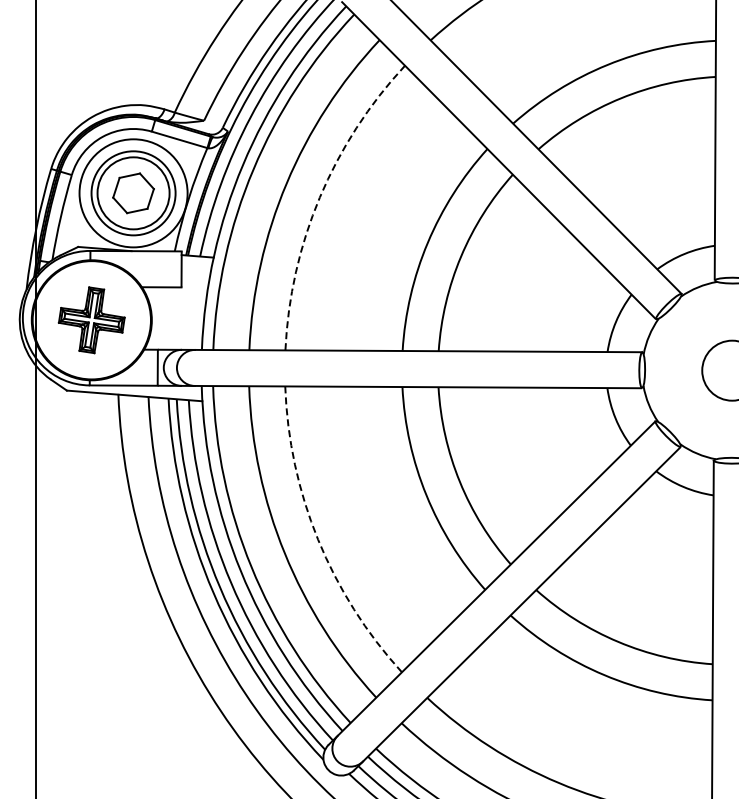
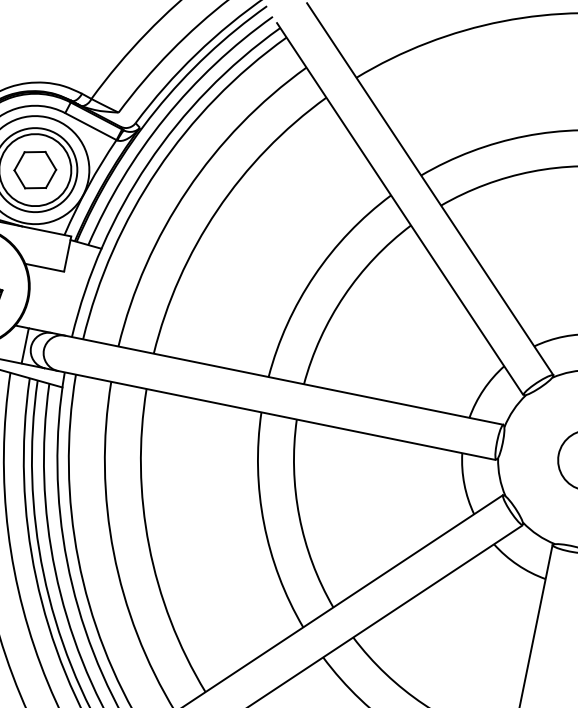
arc: (319, 197) -> (216, 210), dashed -> solid
arc: (318, 539) -> (149, 545), dashed -> solid

